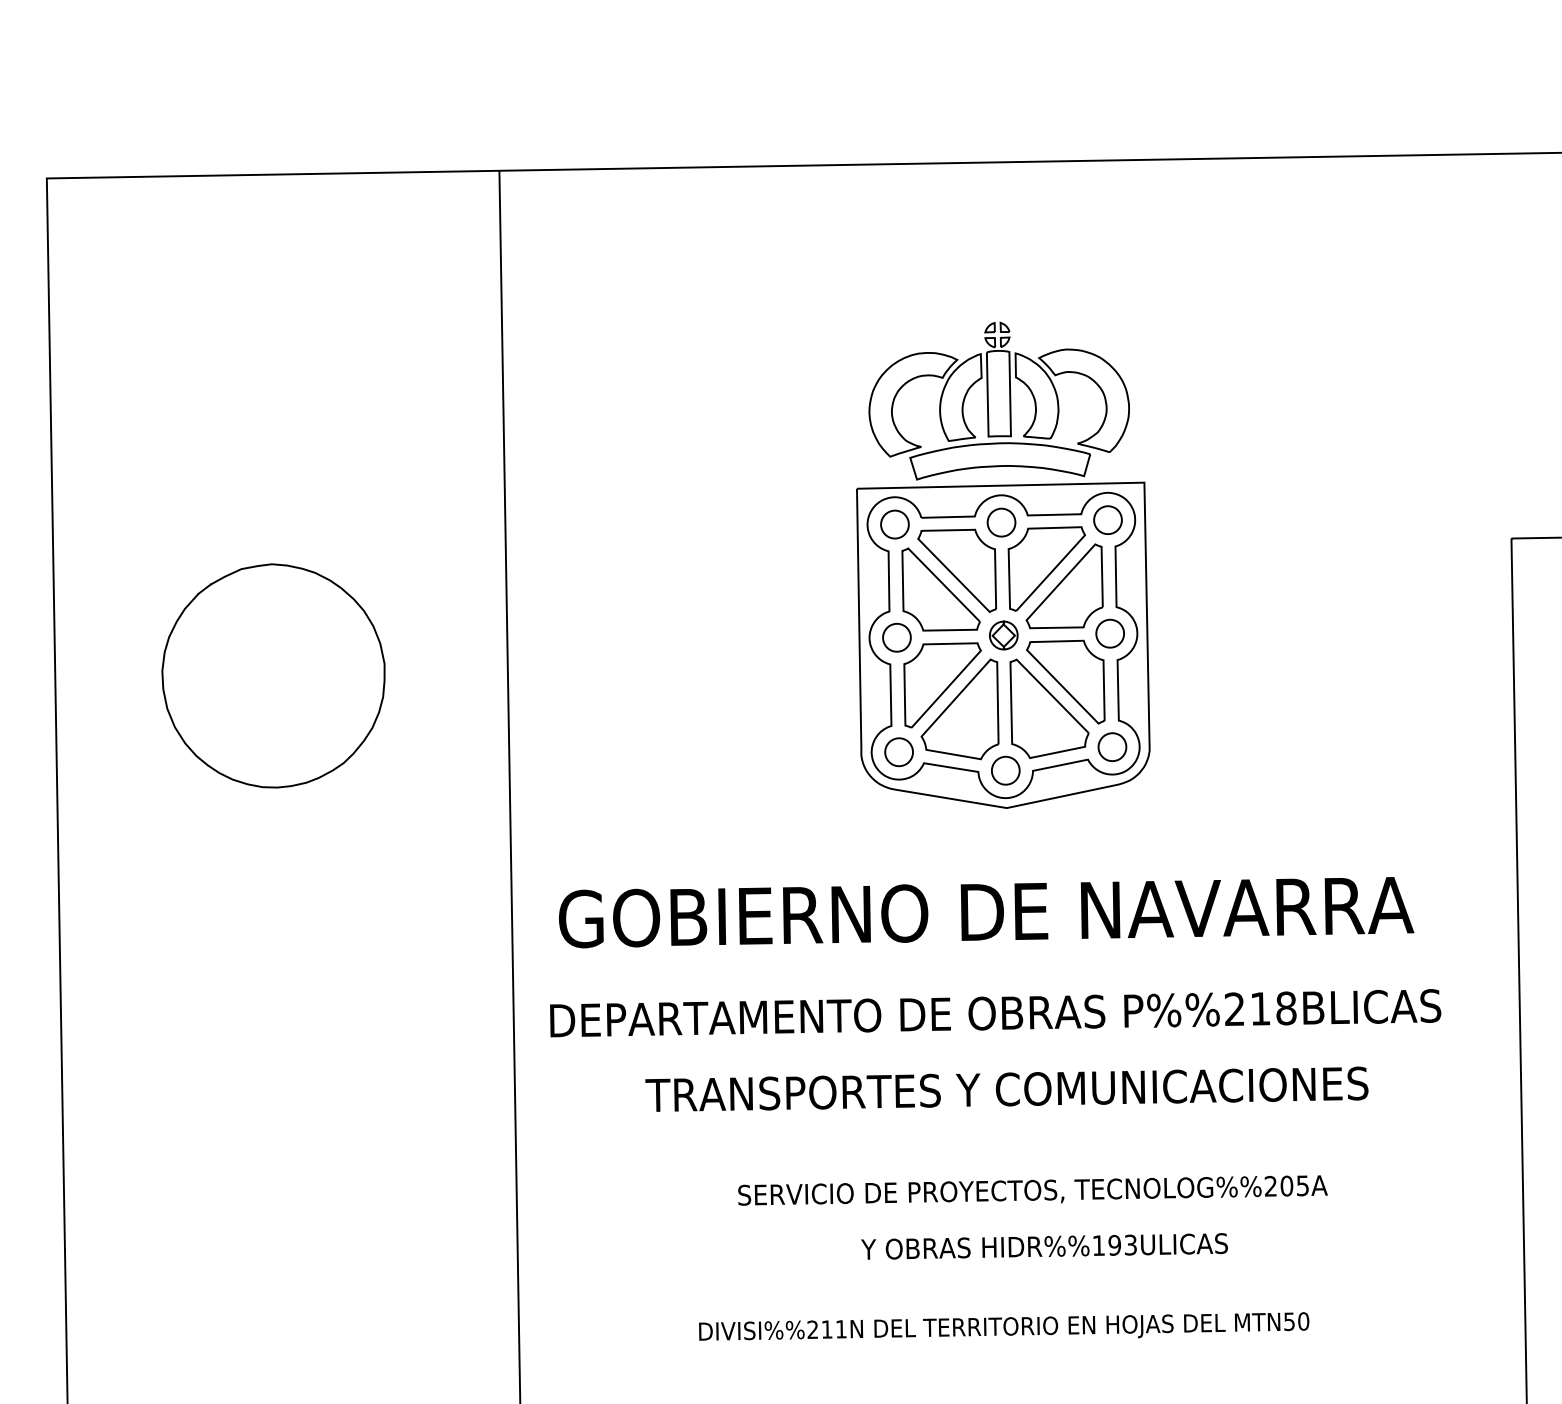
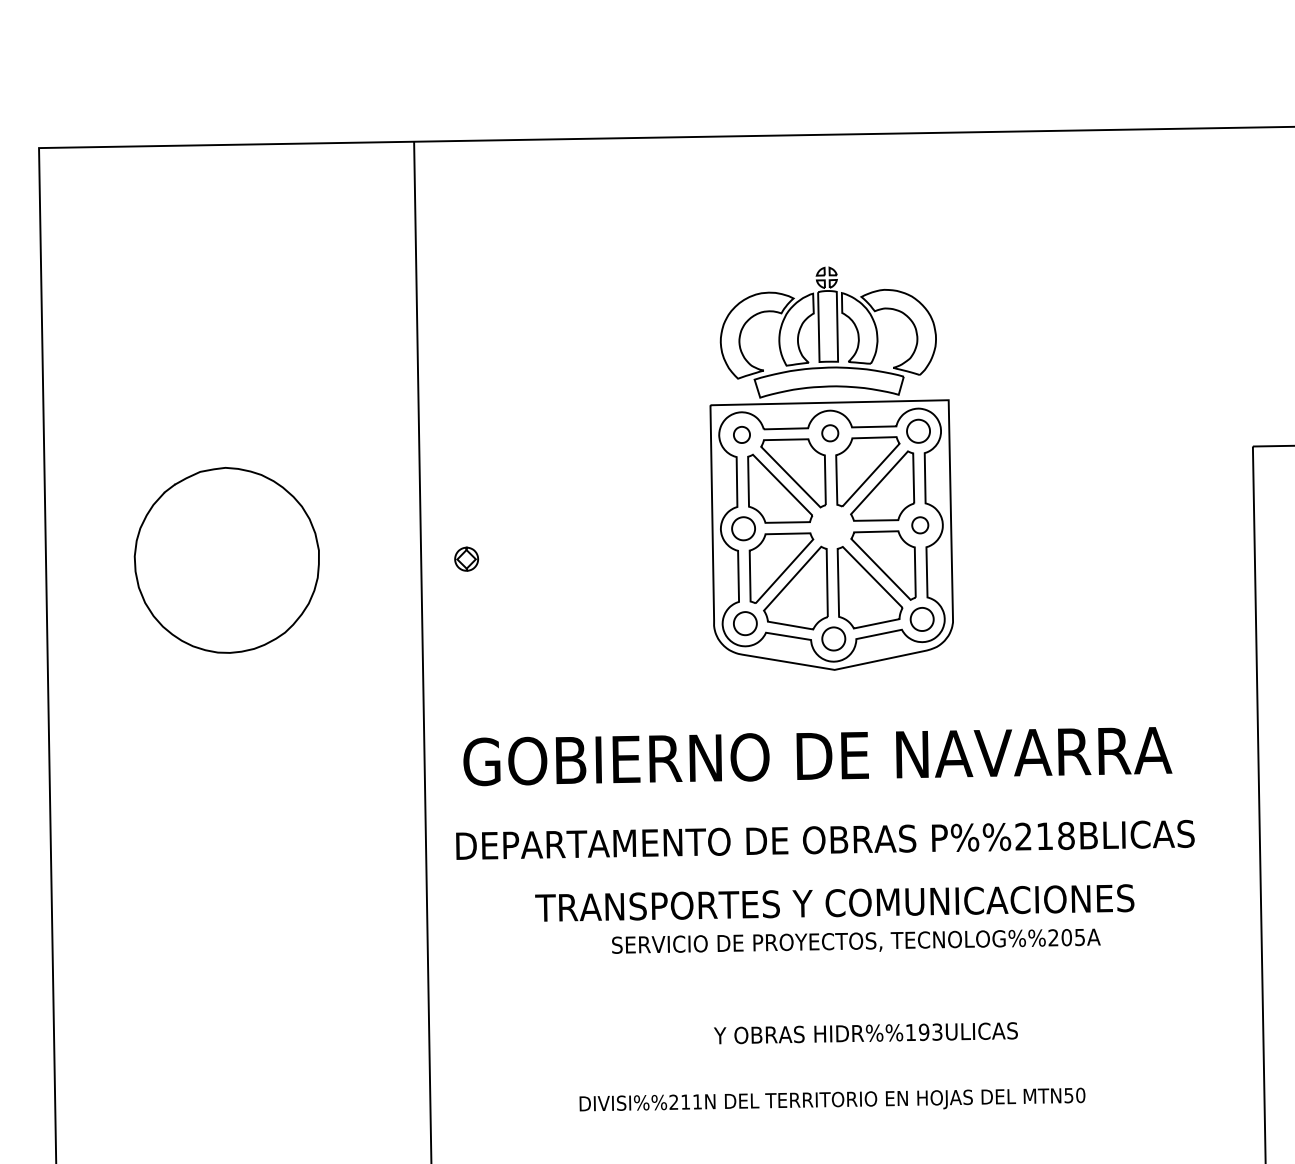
part: (1001, 522) -> (830, 433), size x0.7
part: (894, 524) -> (741, 434), size x0.7
part: (1109, 633) -> (919, 525), size x0.7
part: (1003, 635) -> (466, 559), moved
text: (1032, 1190) -> (855, 941), moved

